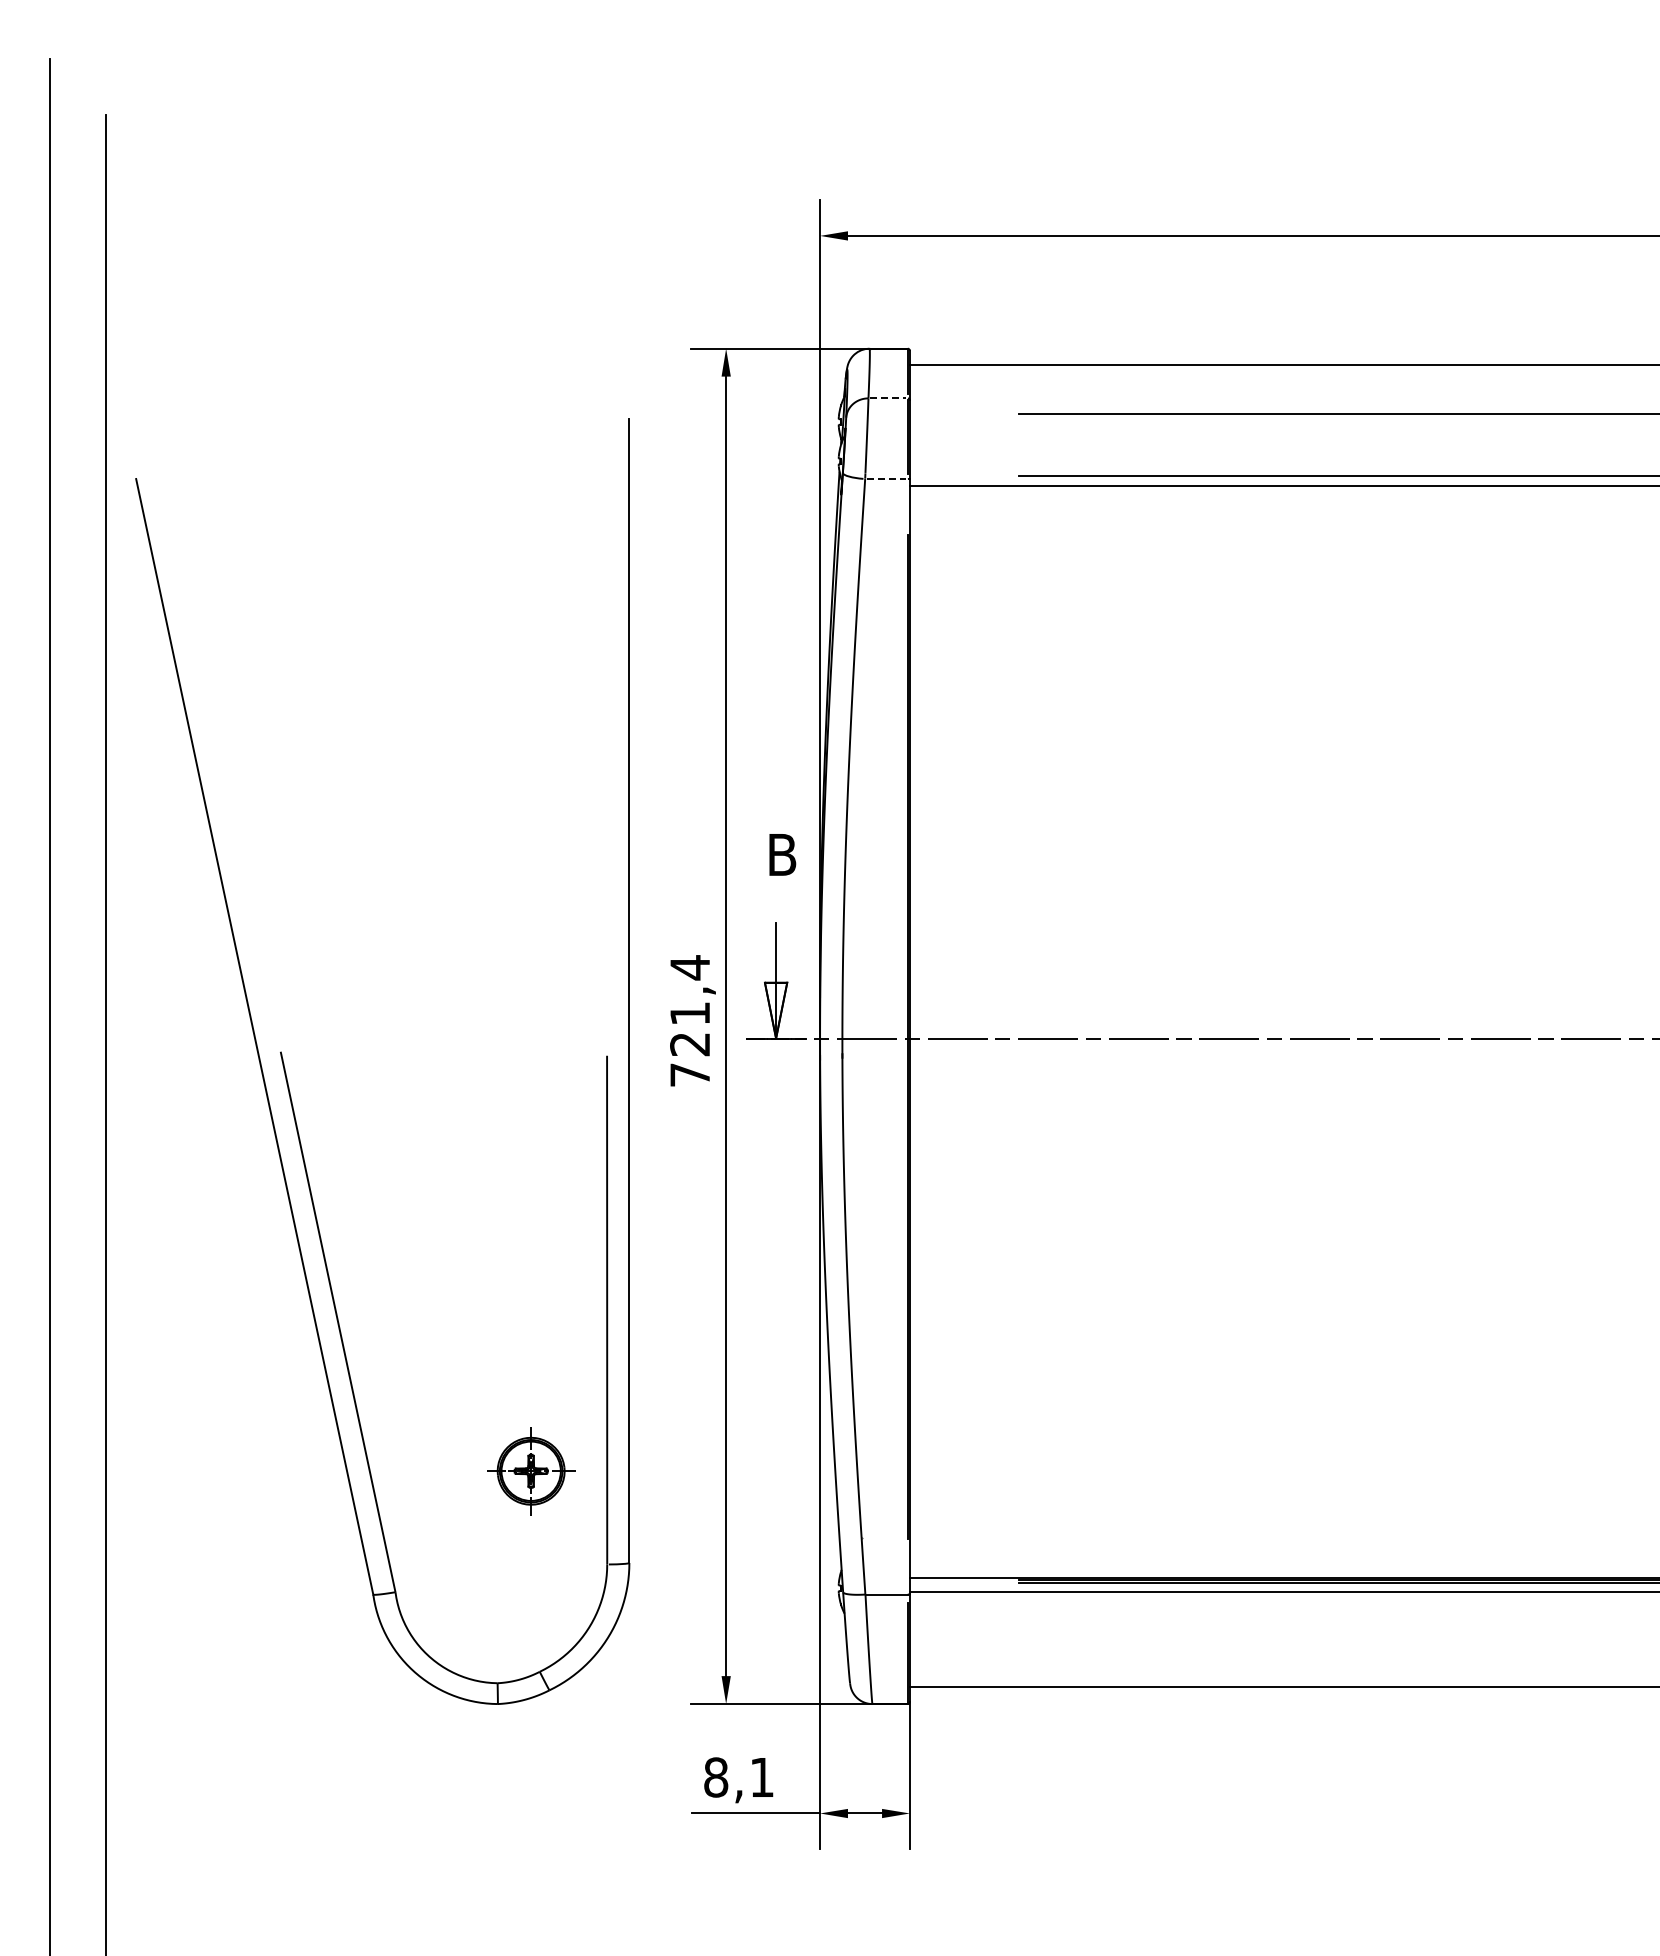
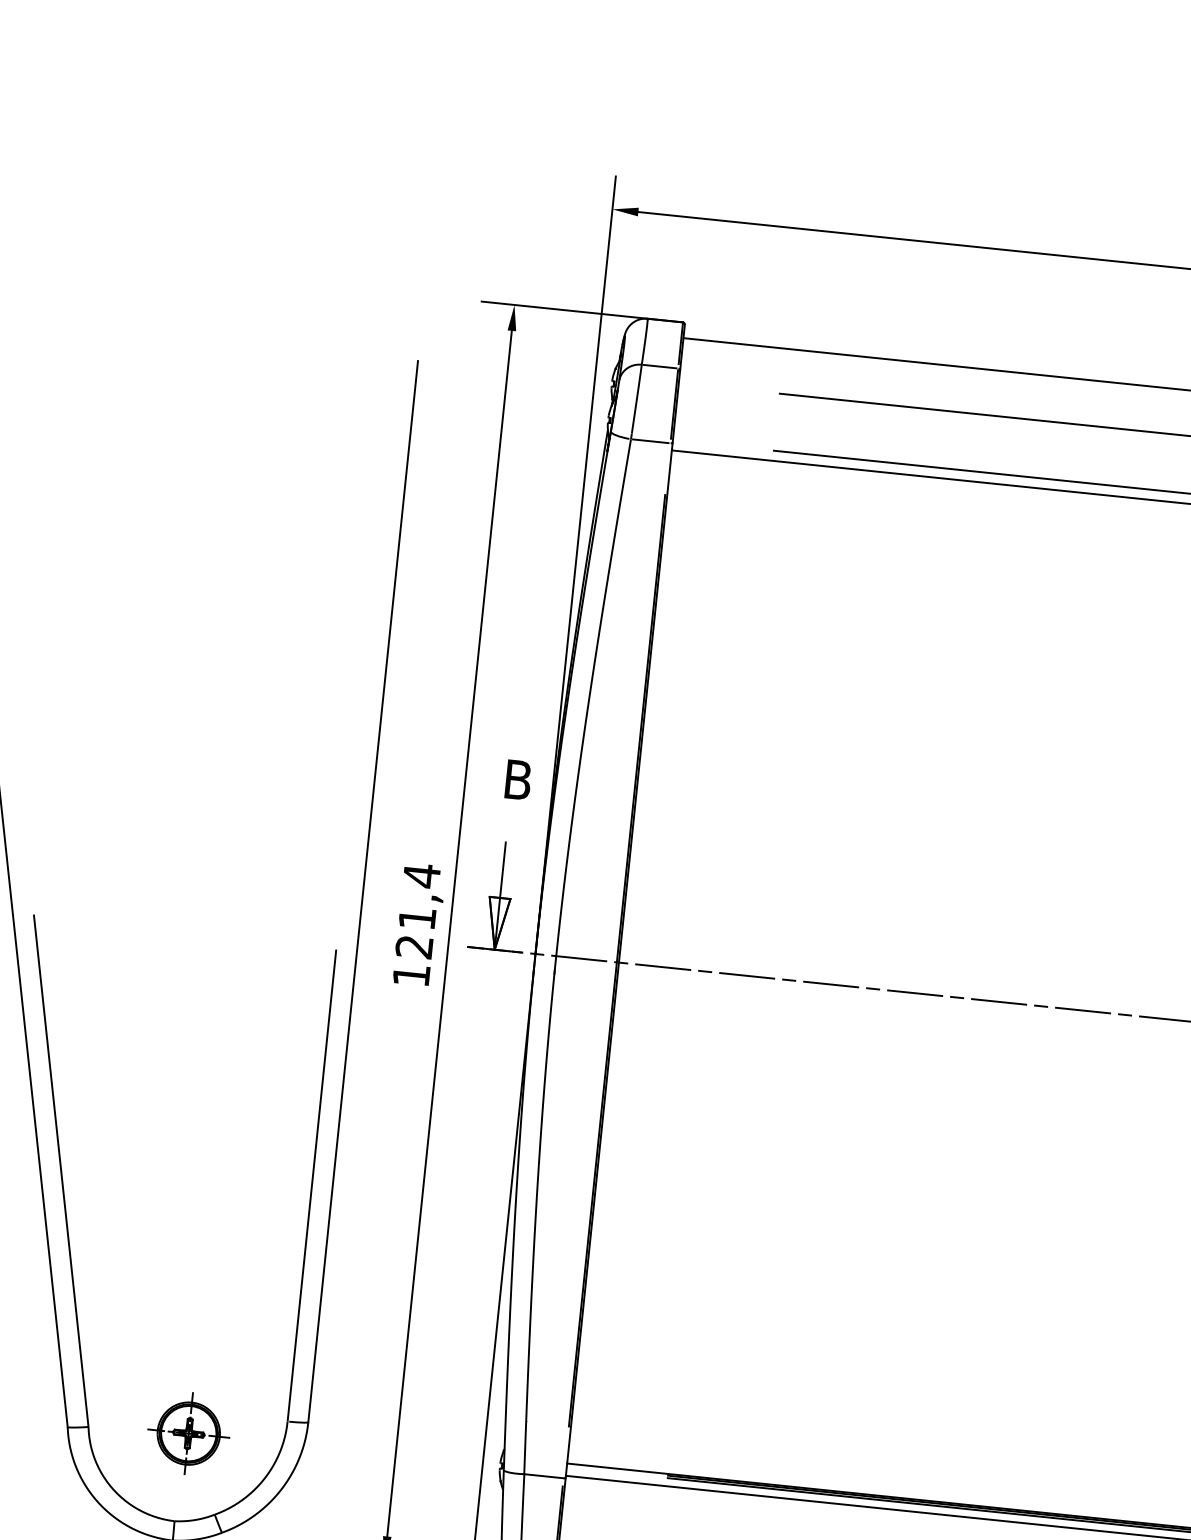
line: (888, 398) -> (660, 366), dashed -> solid
line: (886, 479) -> (650, 441), dashed -> solid
text: (689, 1074) -> (410, 974), 721,4 -> 121,4
part: (531, 1471) -> (189, 1433), moved

